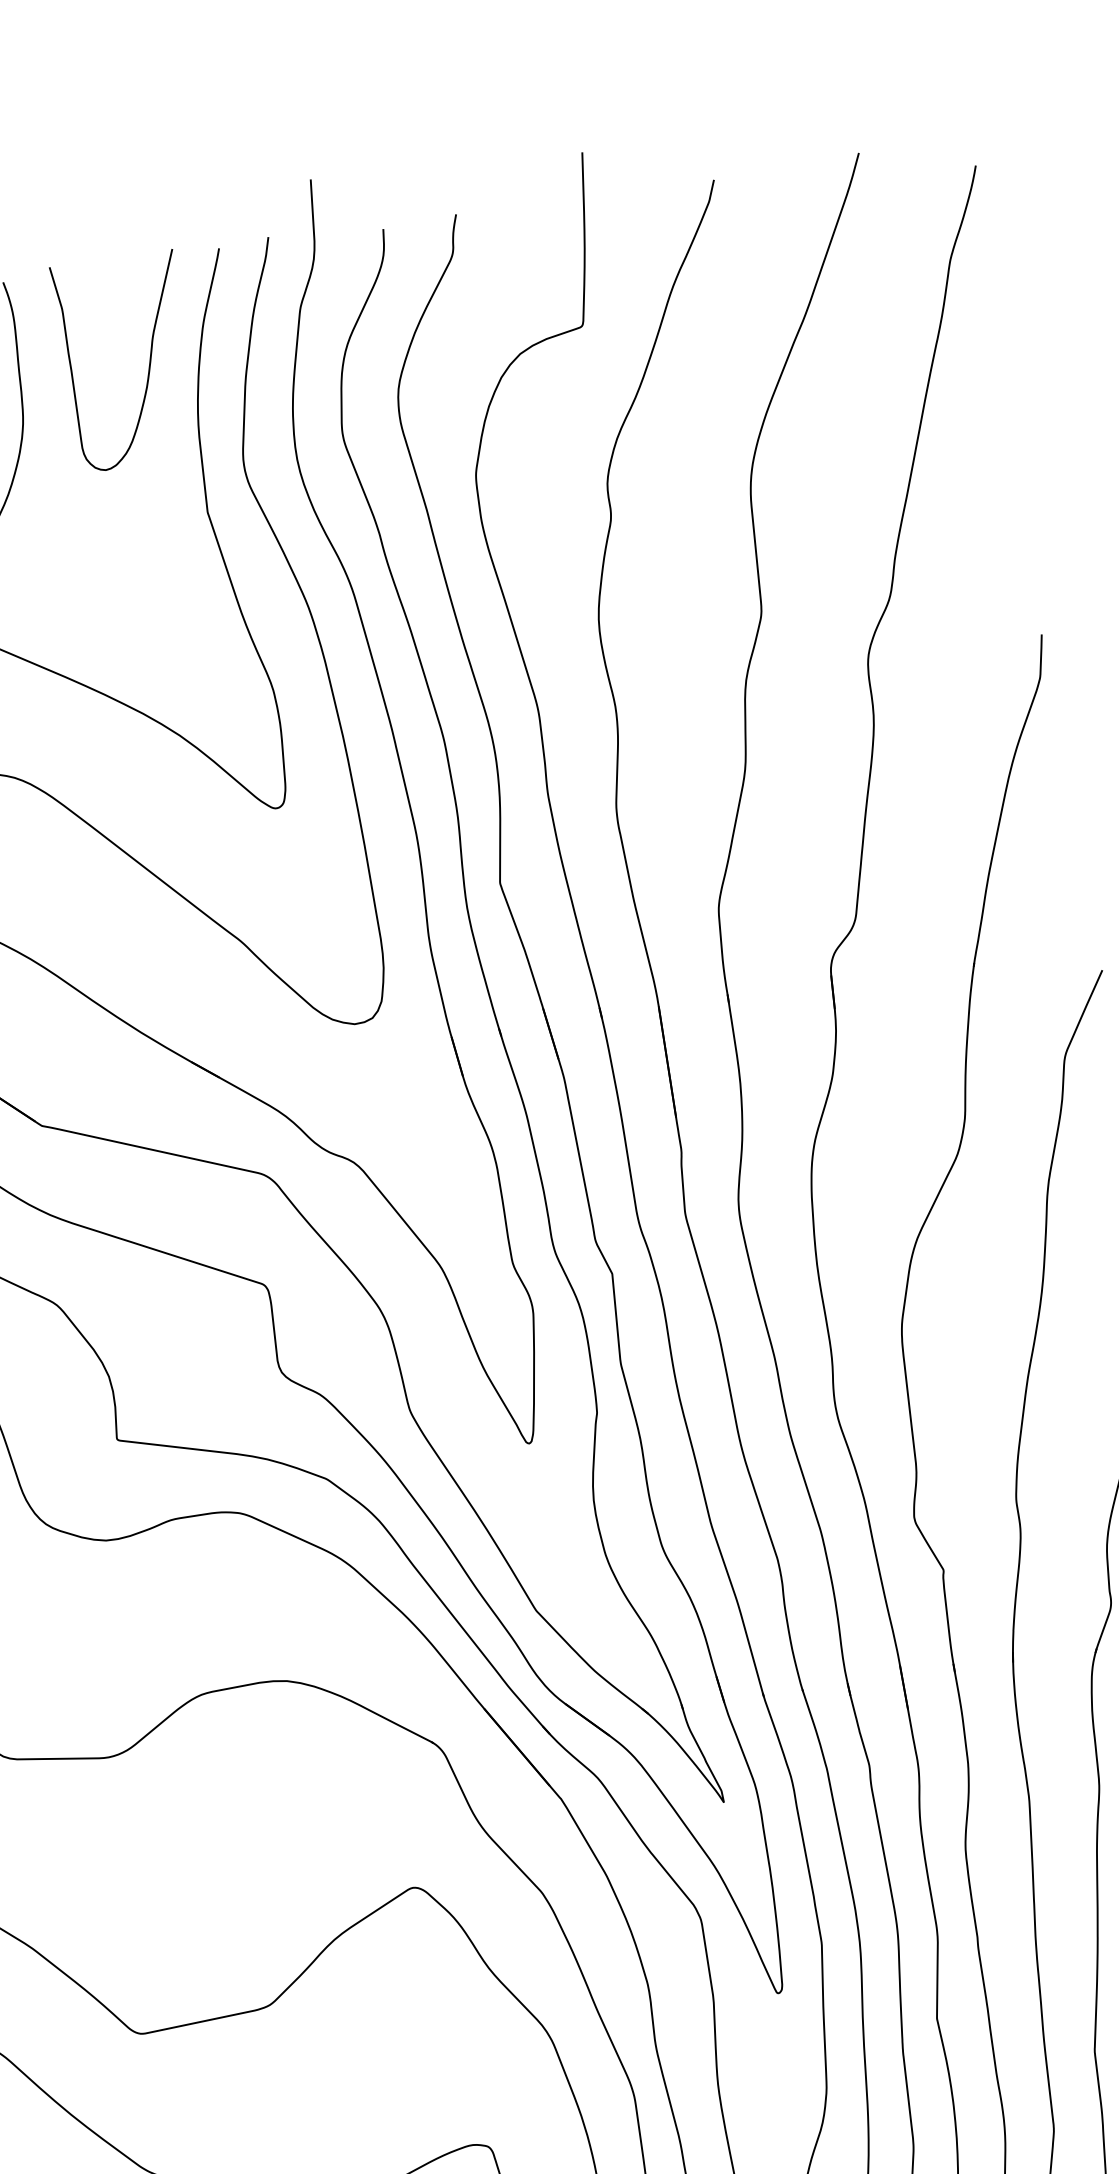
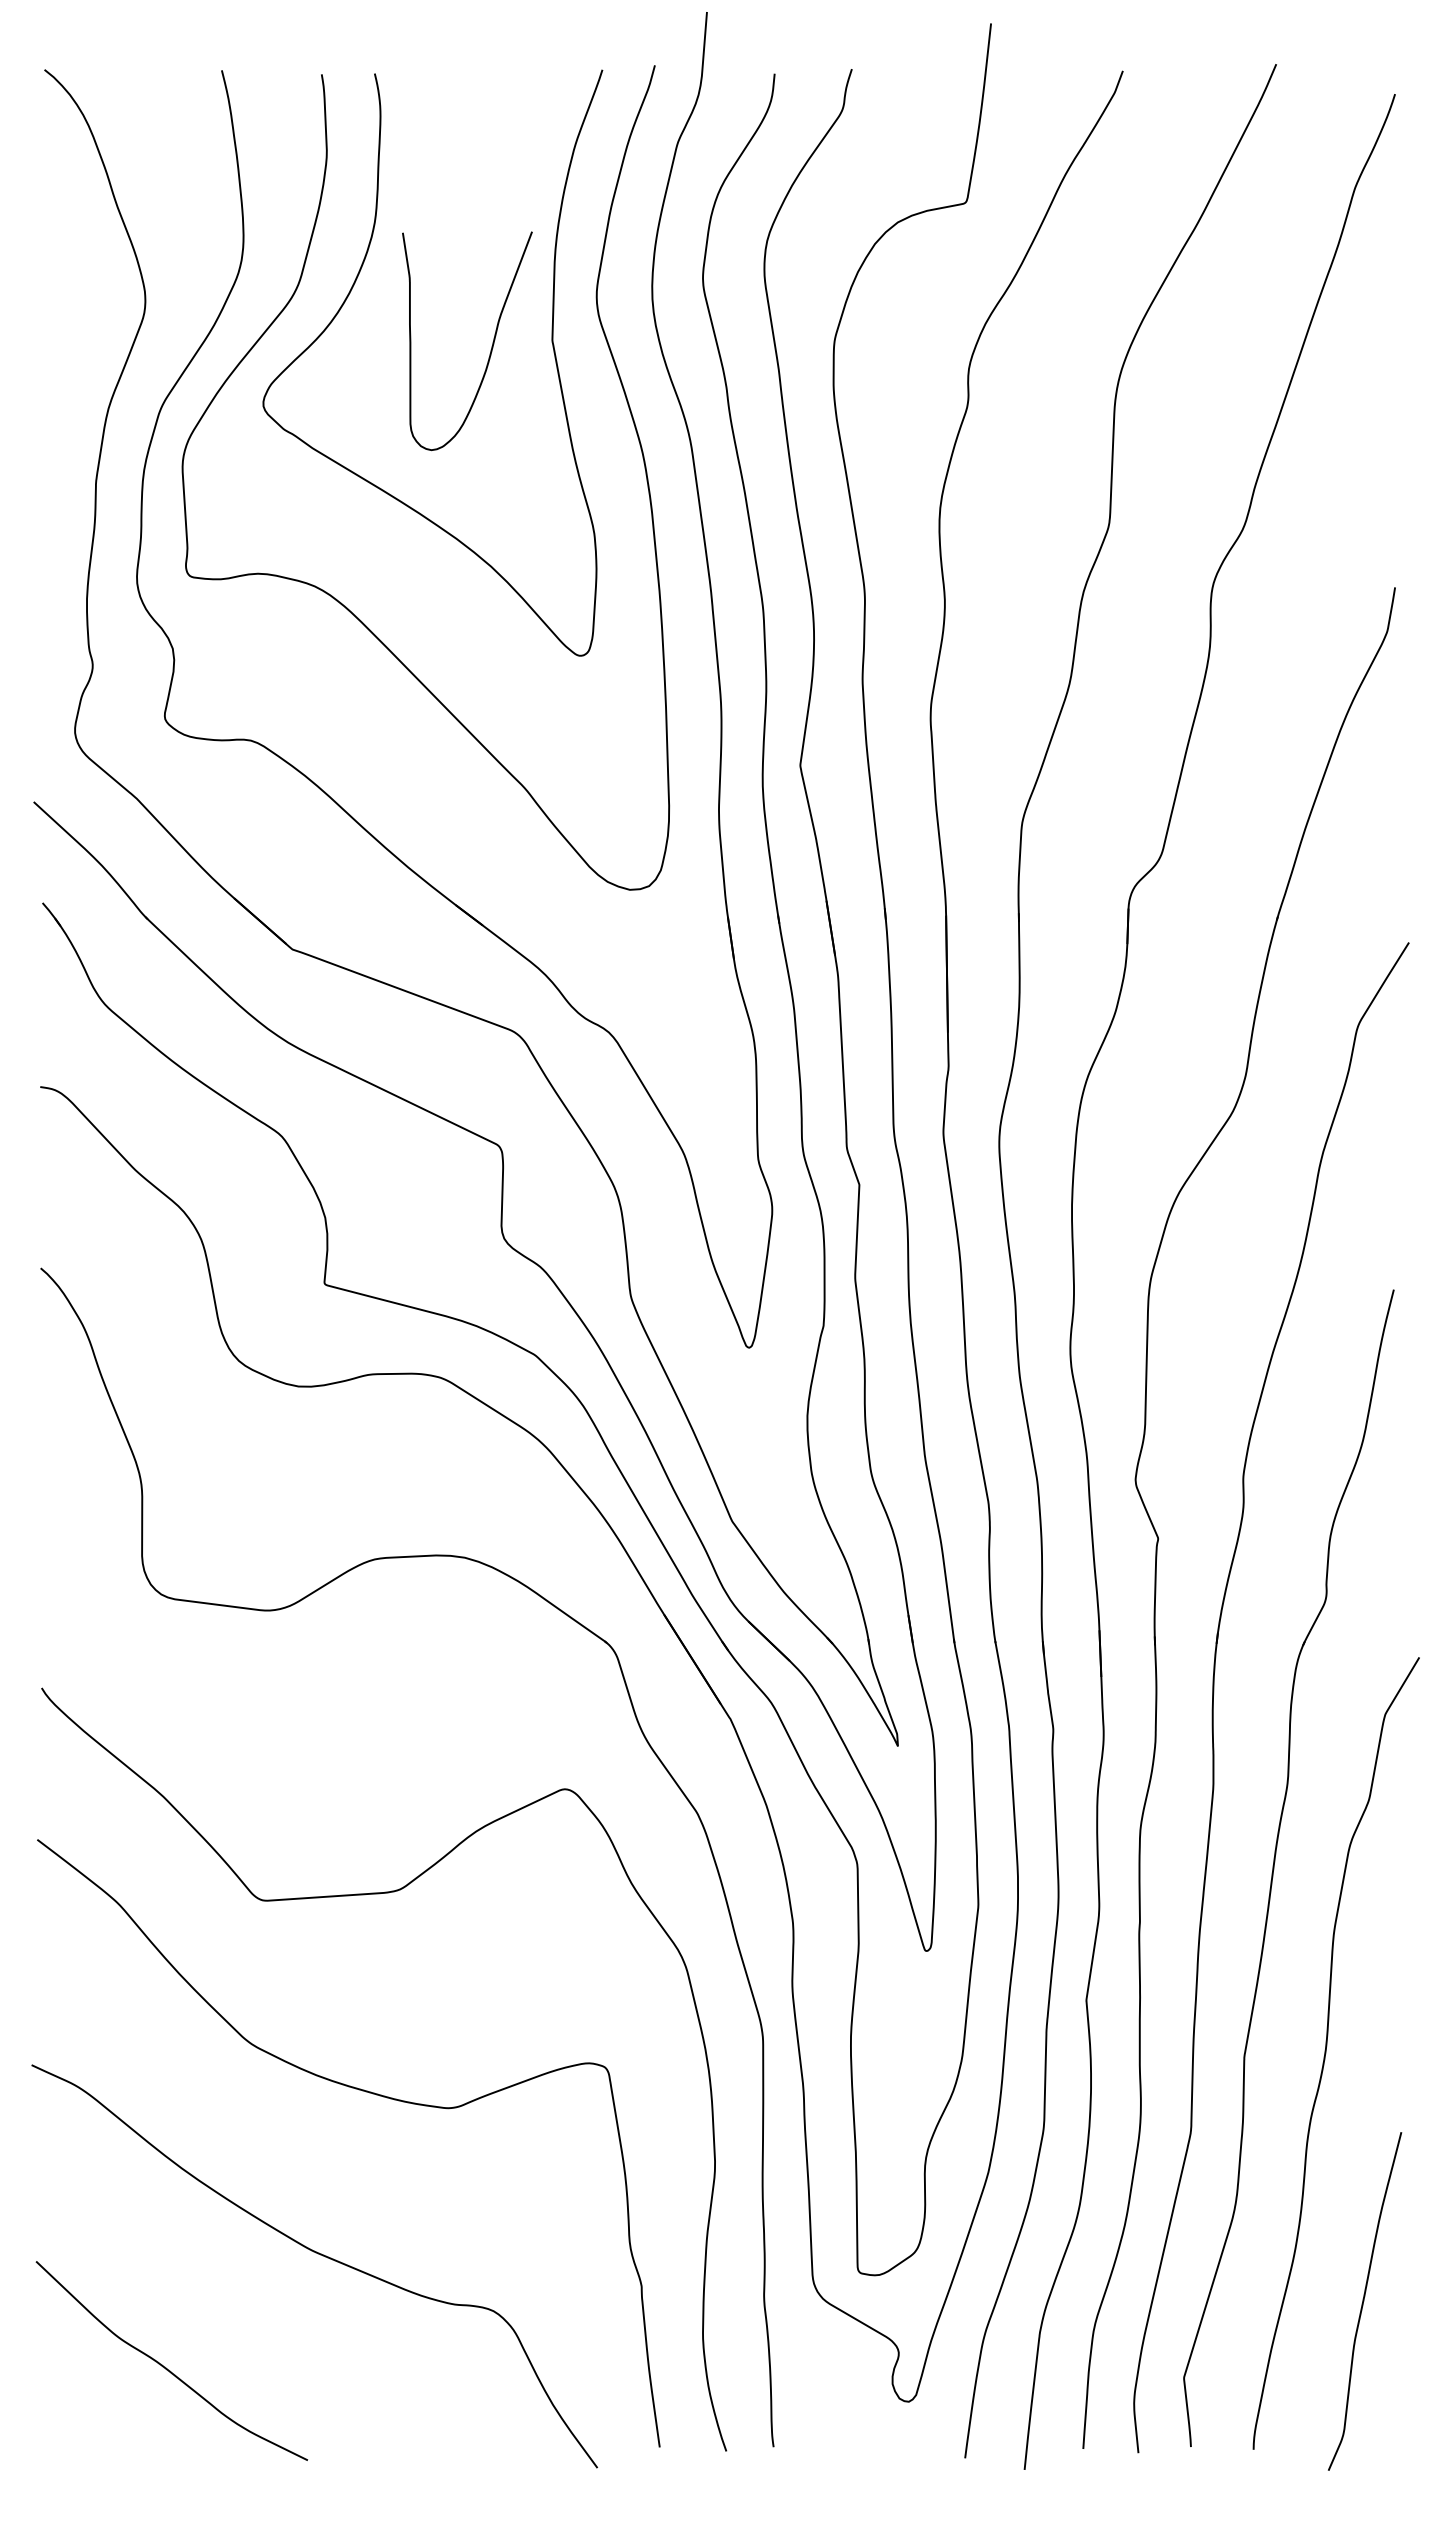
curve: (149, 363) -> (491, 346), moved

